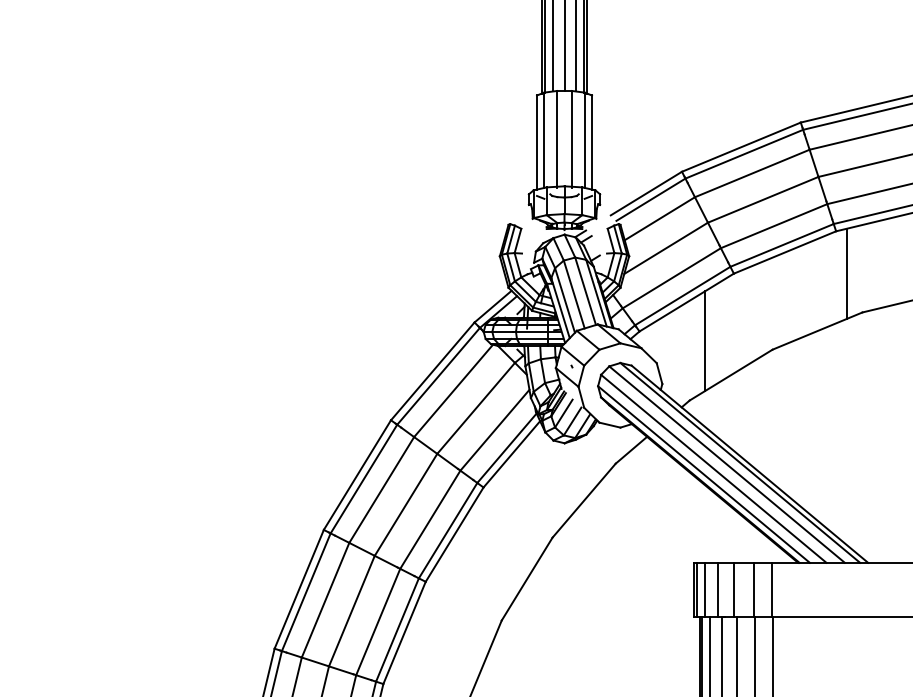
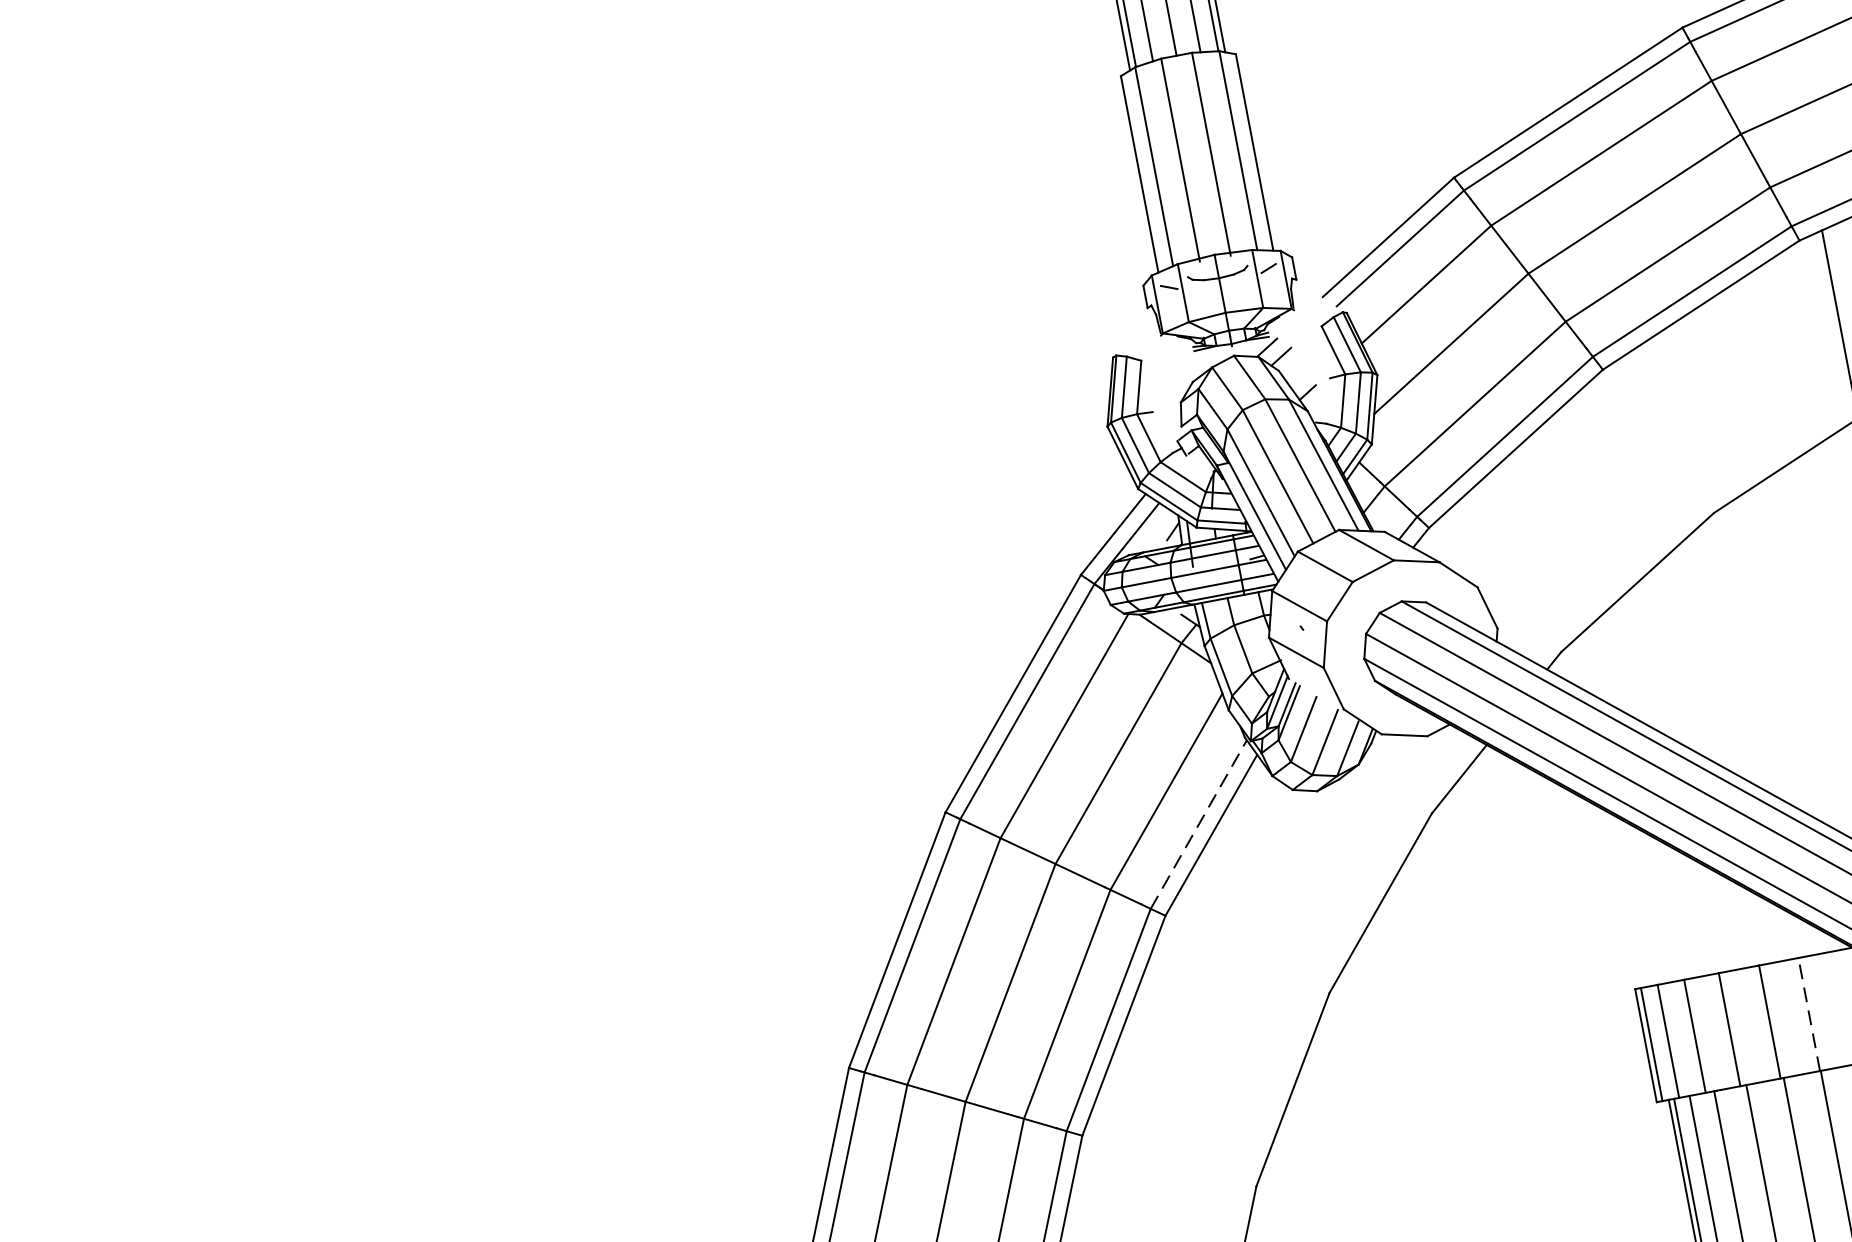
line: (704, 341) -> (1568, 523), removed
line: (506, 448) -> (1197, 825), solid -> dashed
line: (772, 589) -> (1809, 1013), solid -> dashed

